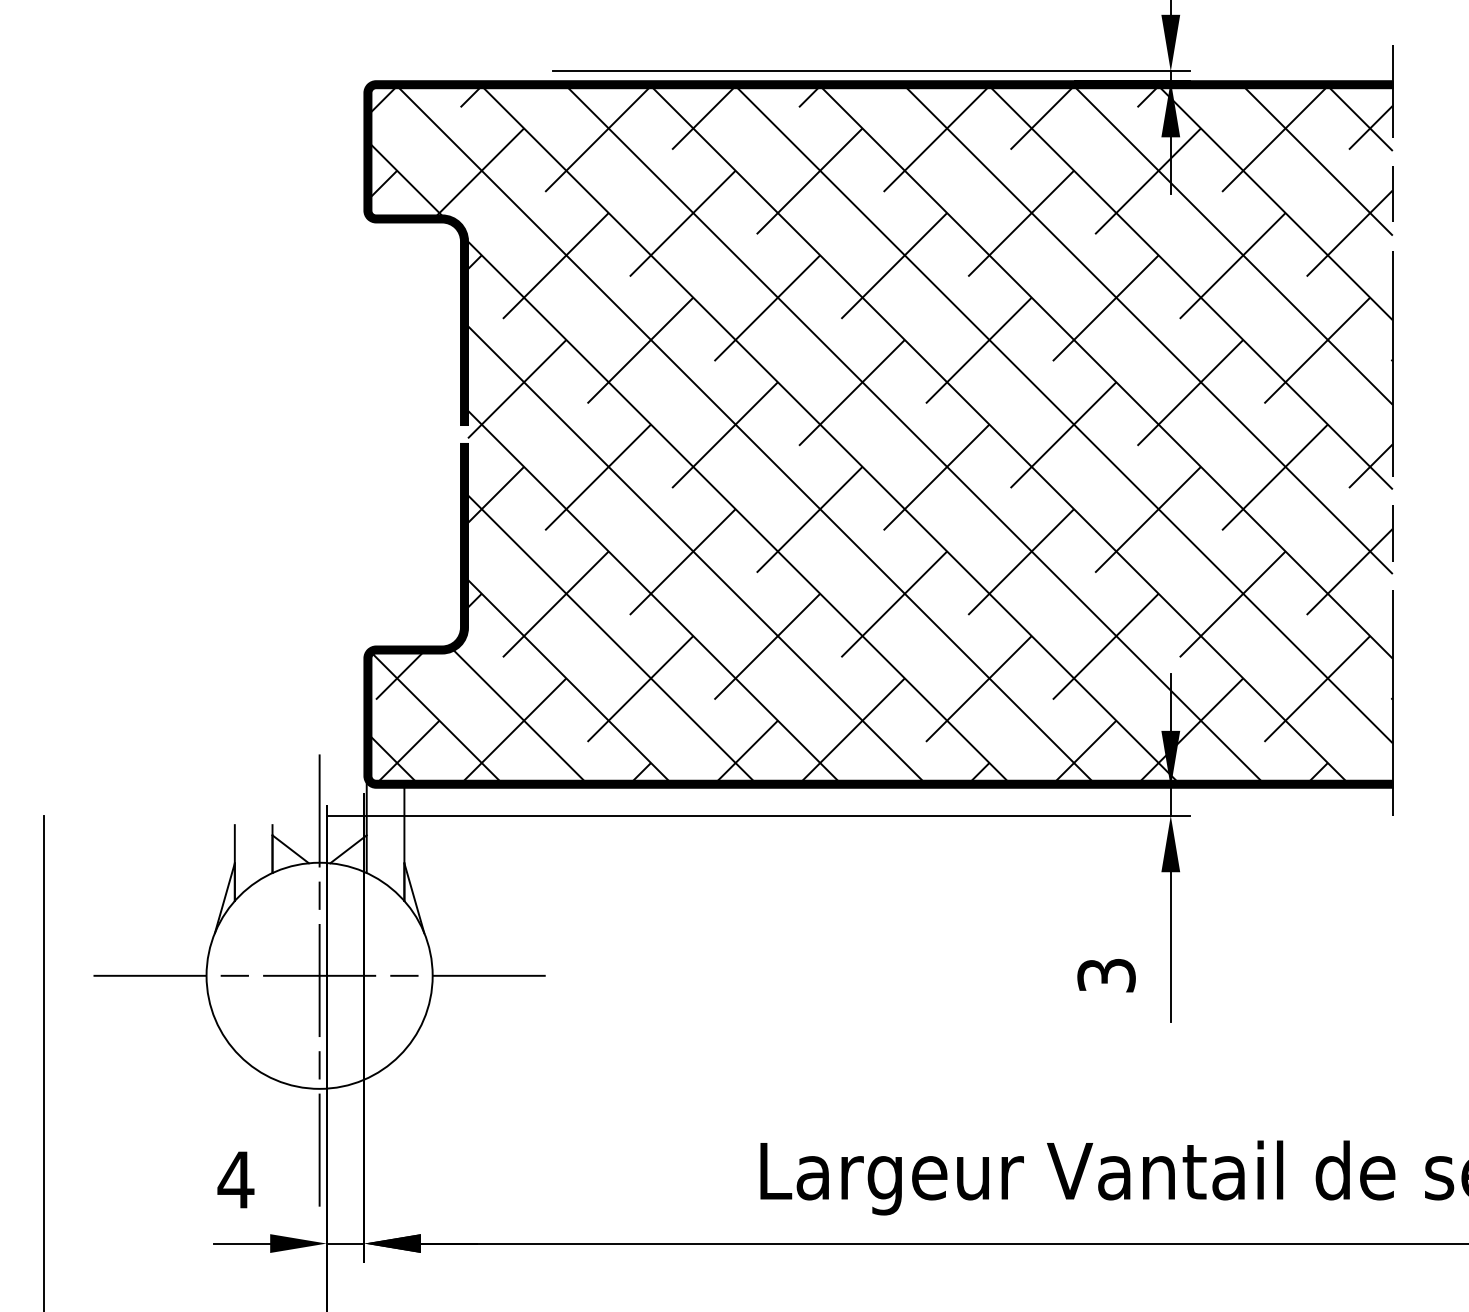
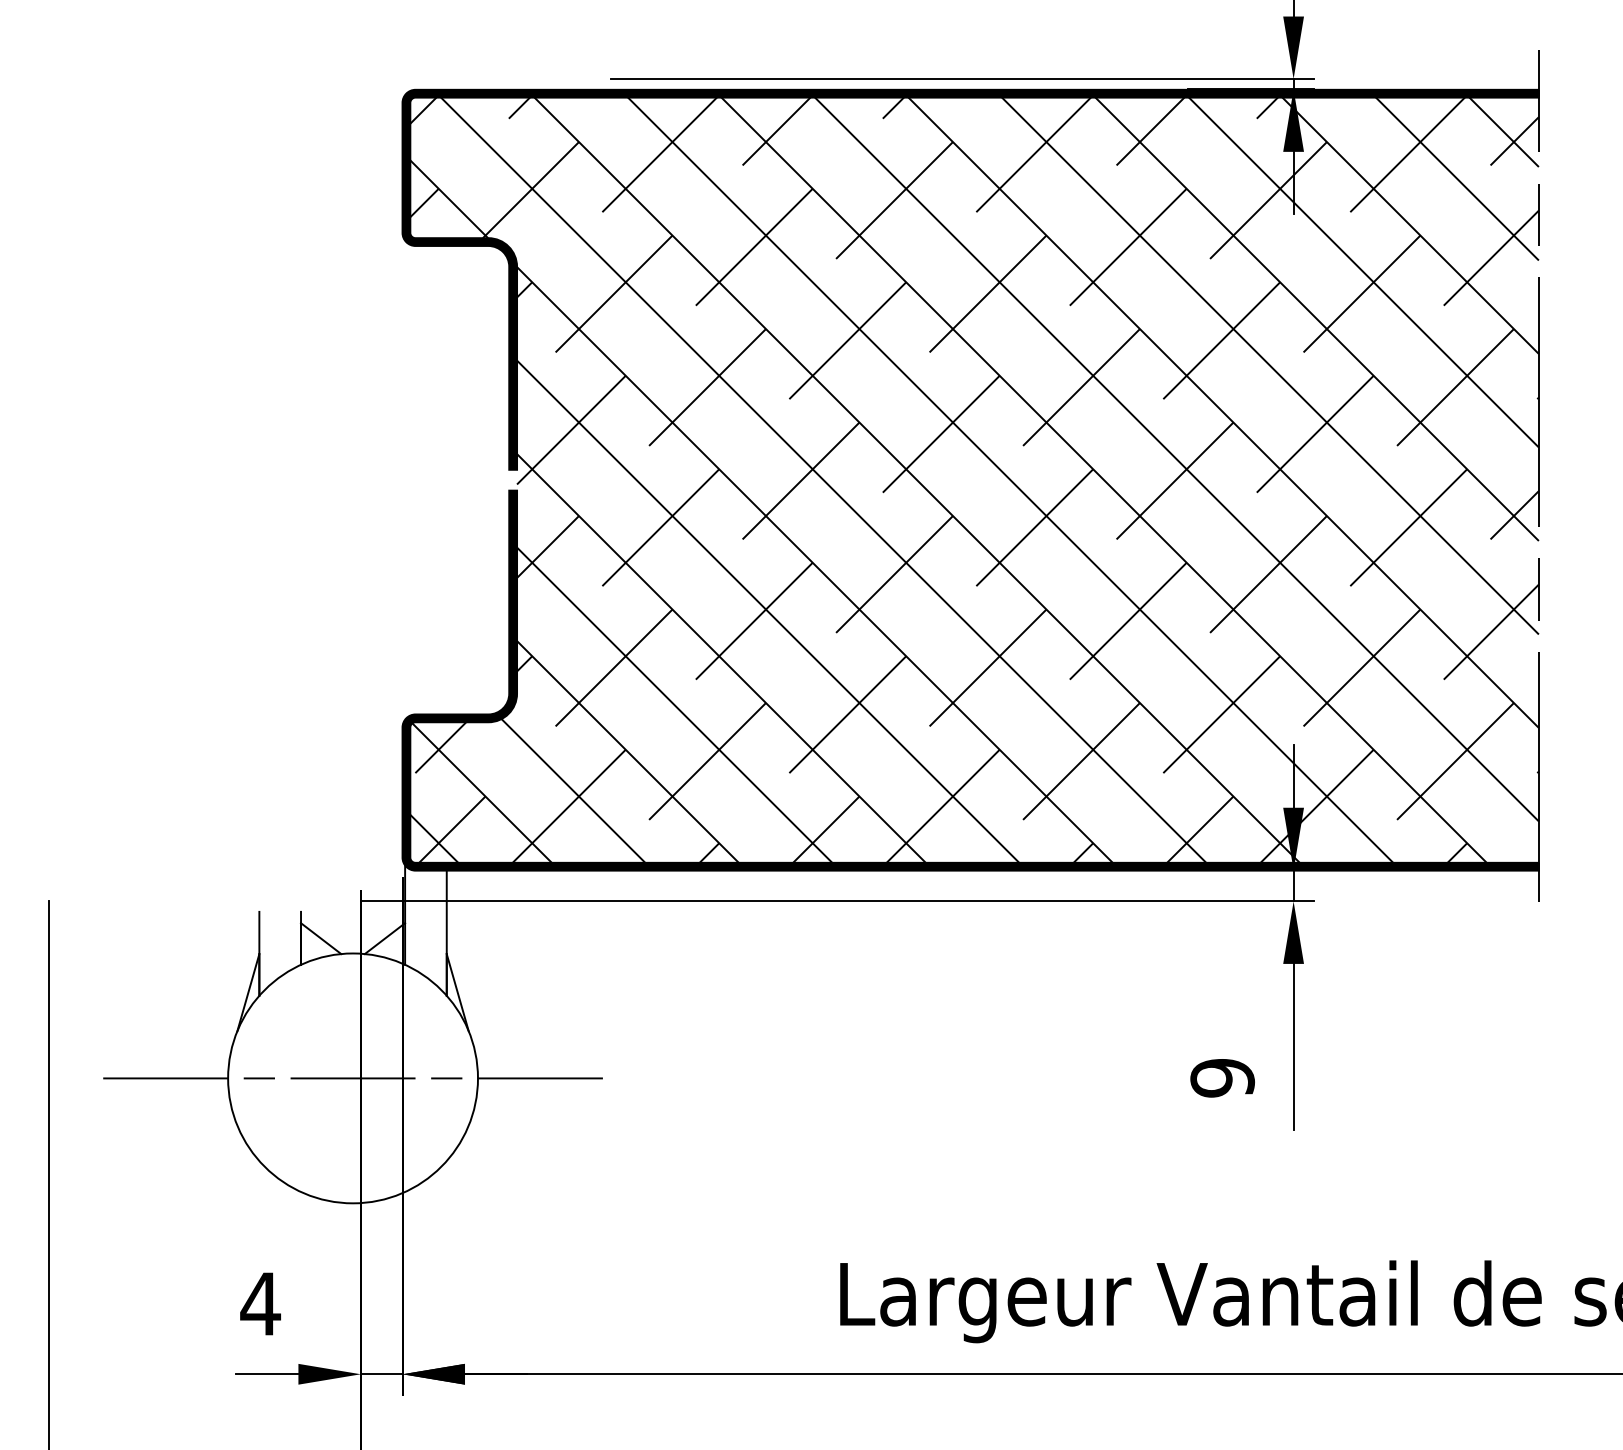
text: (1106, 975) -> (1222, 1078), 3 -> 9
line: (319, 980) -> (352, 1083), removed

